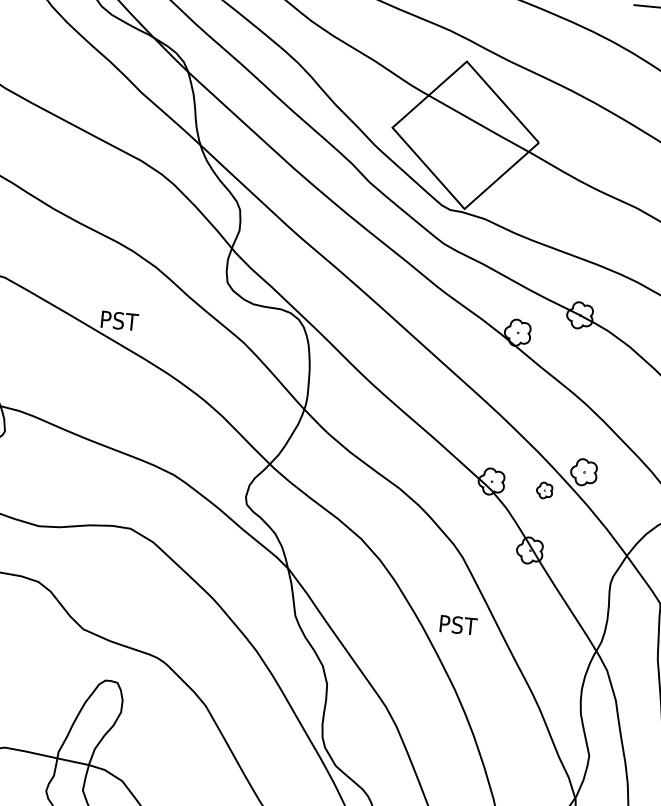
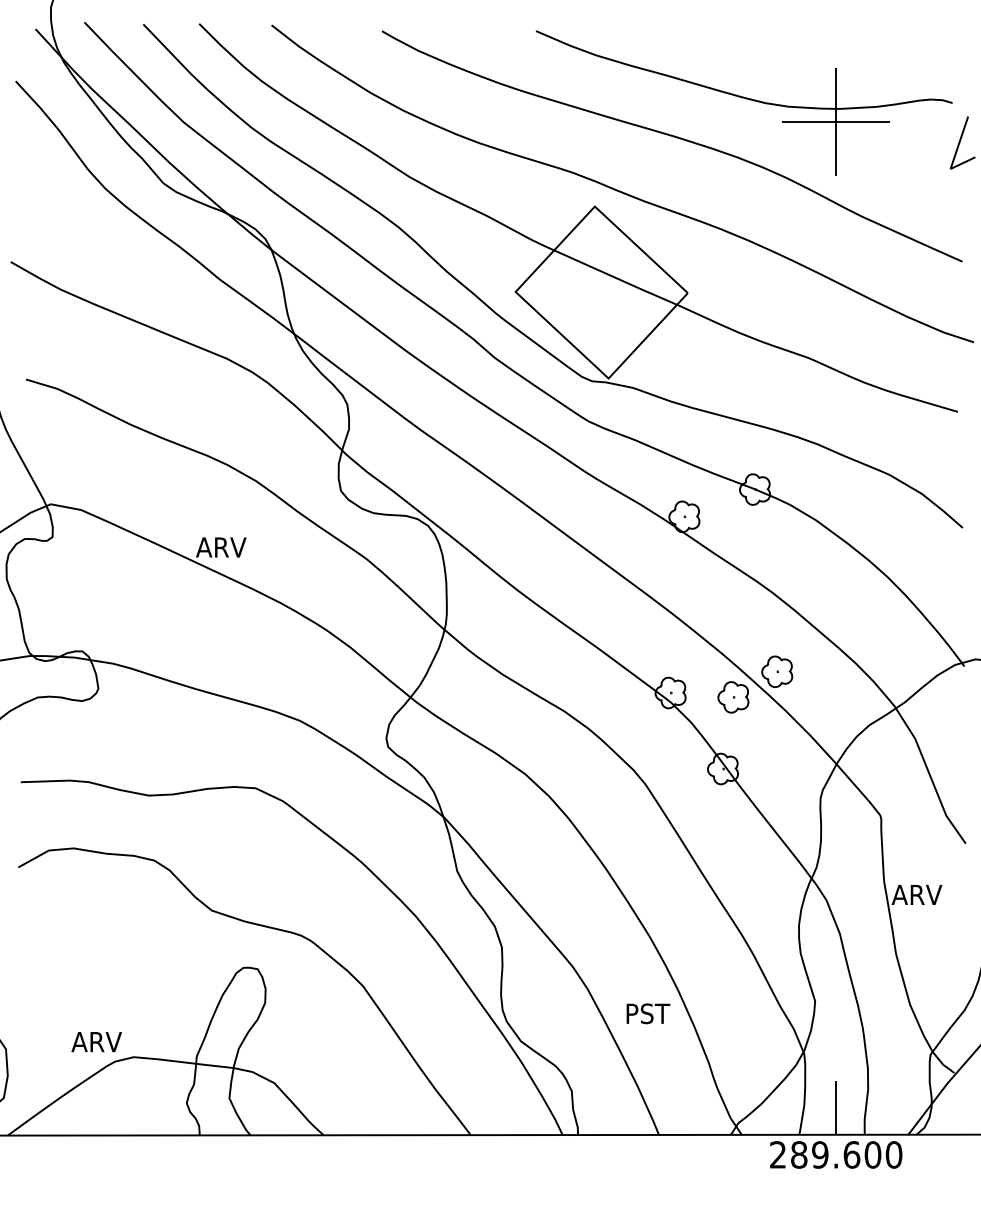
text: (121, 321) -> (221, 547), PST -> ARV
part: (544, 490) -> (733, 697), size x1.67
text: (458, 624) -> (648, 1013), moved

